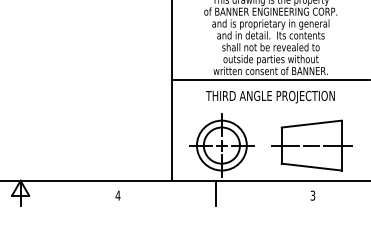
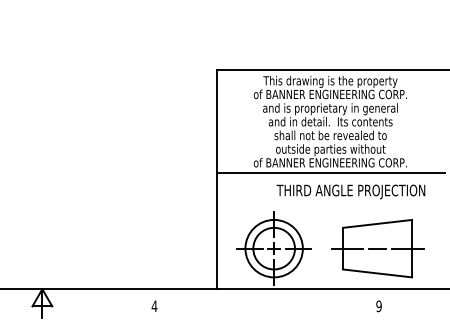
text: (269, 70) -> (329, 162), written consent of BANNER. -> of BANNER ENGINEERING CORP.
text: (269, 96) -> (350, 191), moved
line: (215, 193) -> (266, 303), removed
text: (312, 194) -> (378, 305), 3 -> 9

